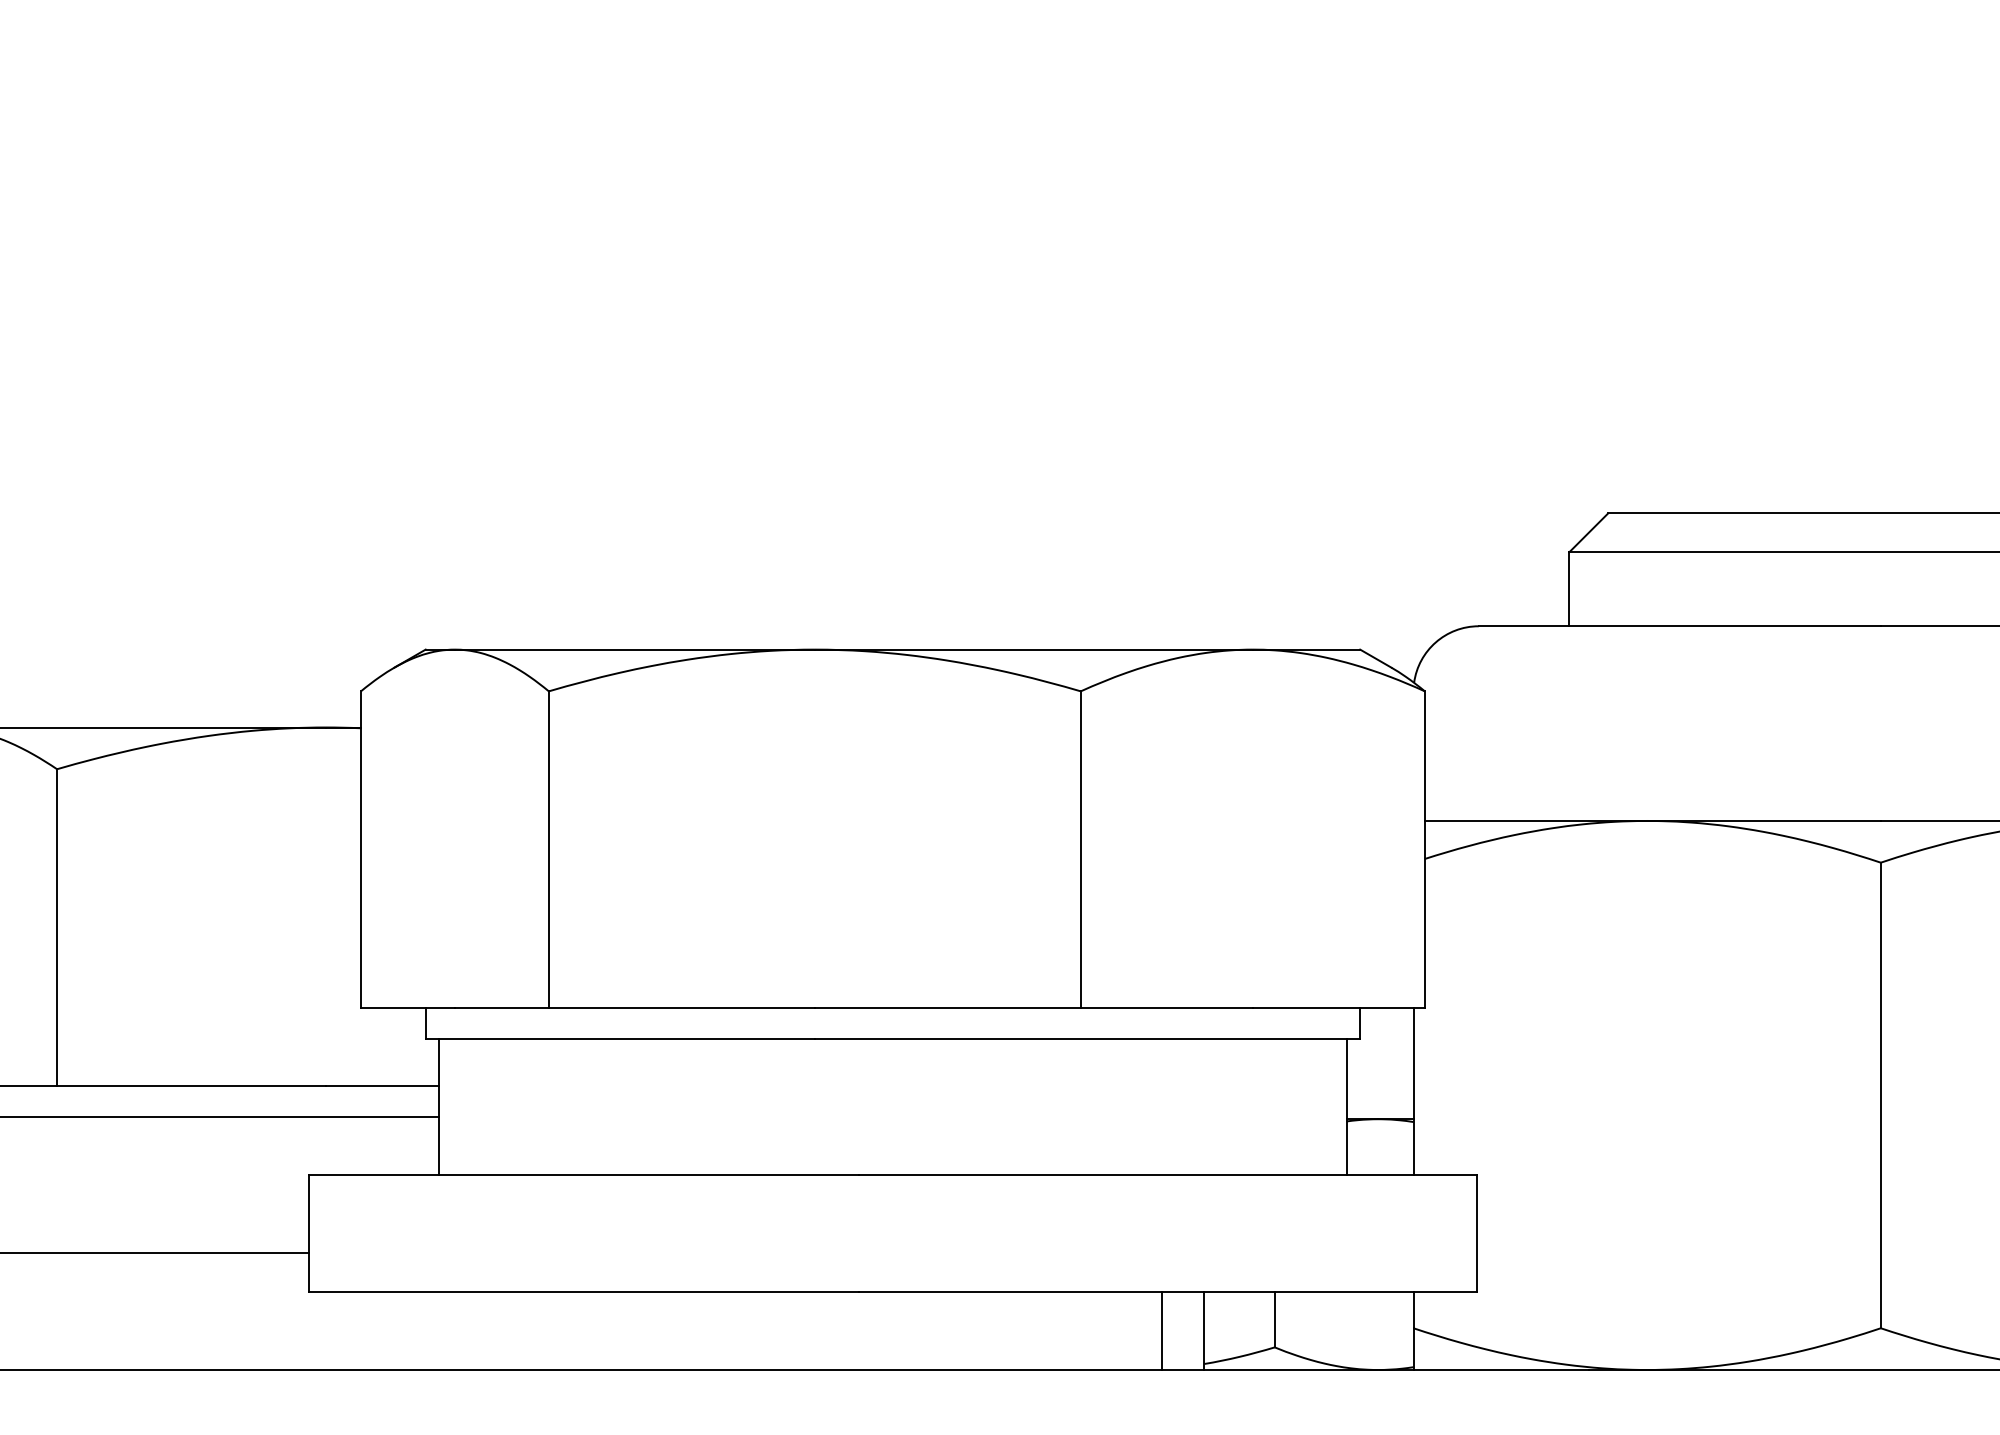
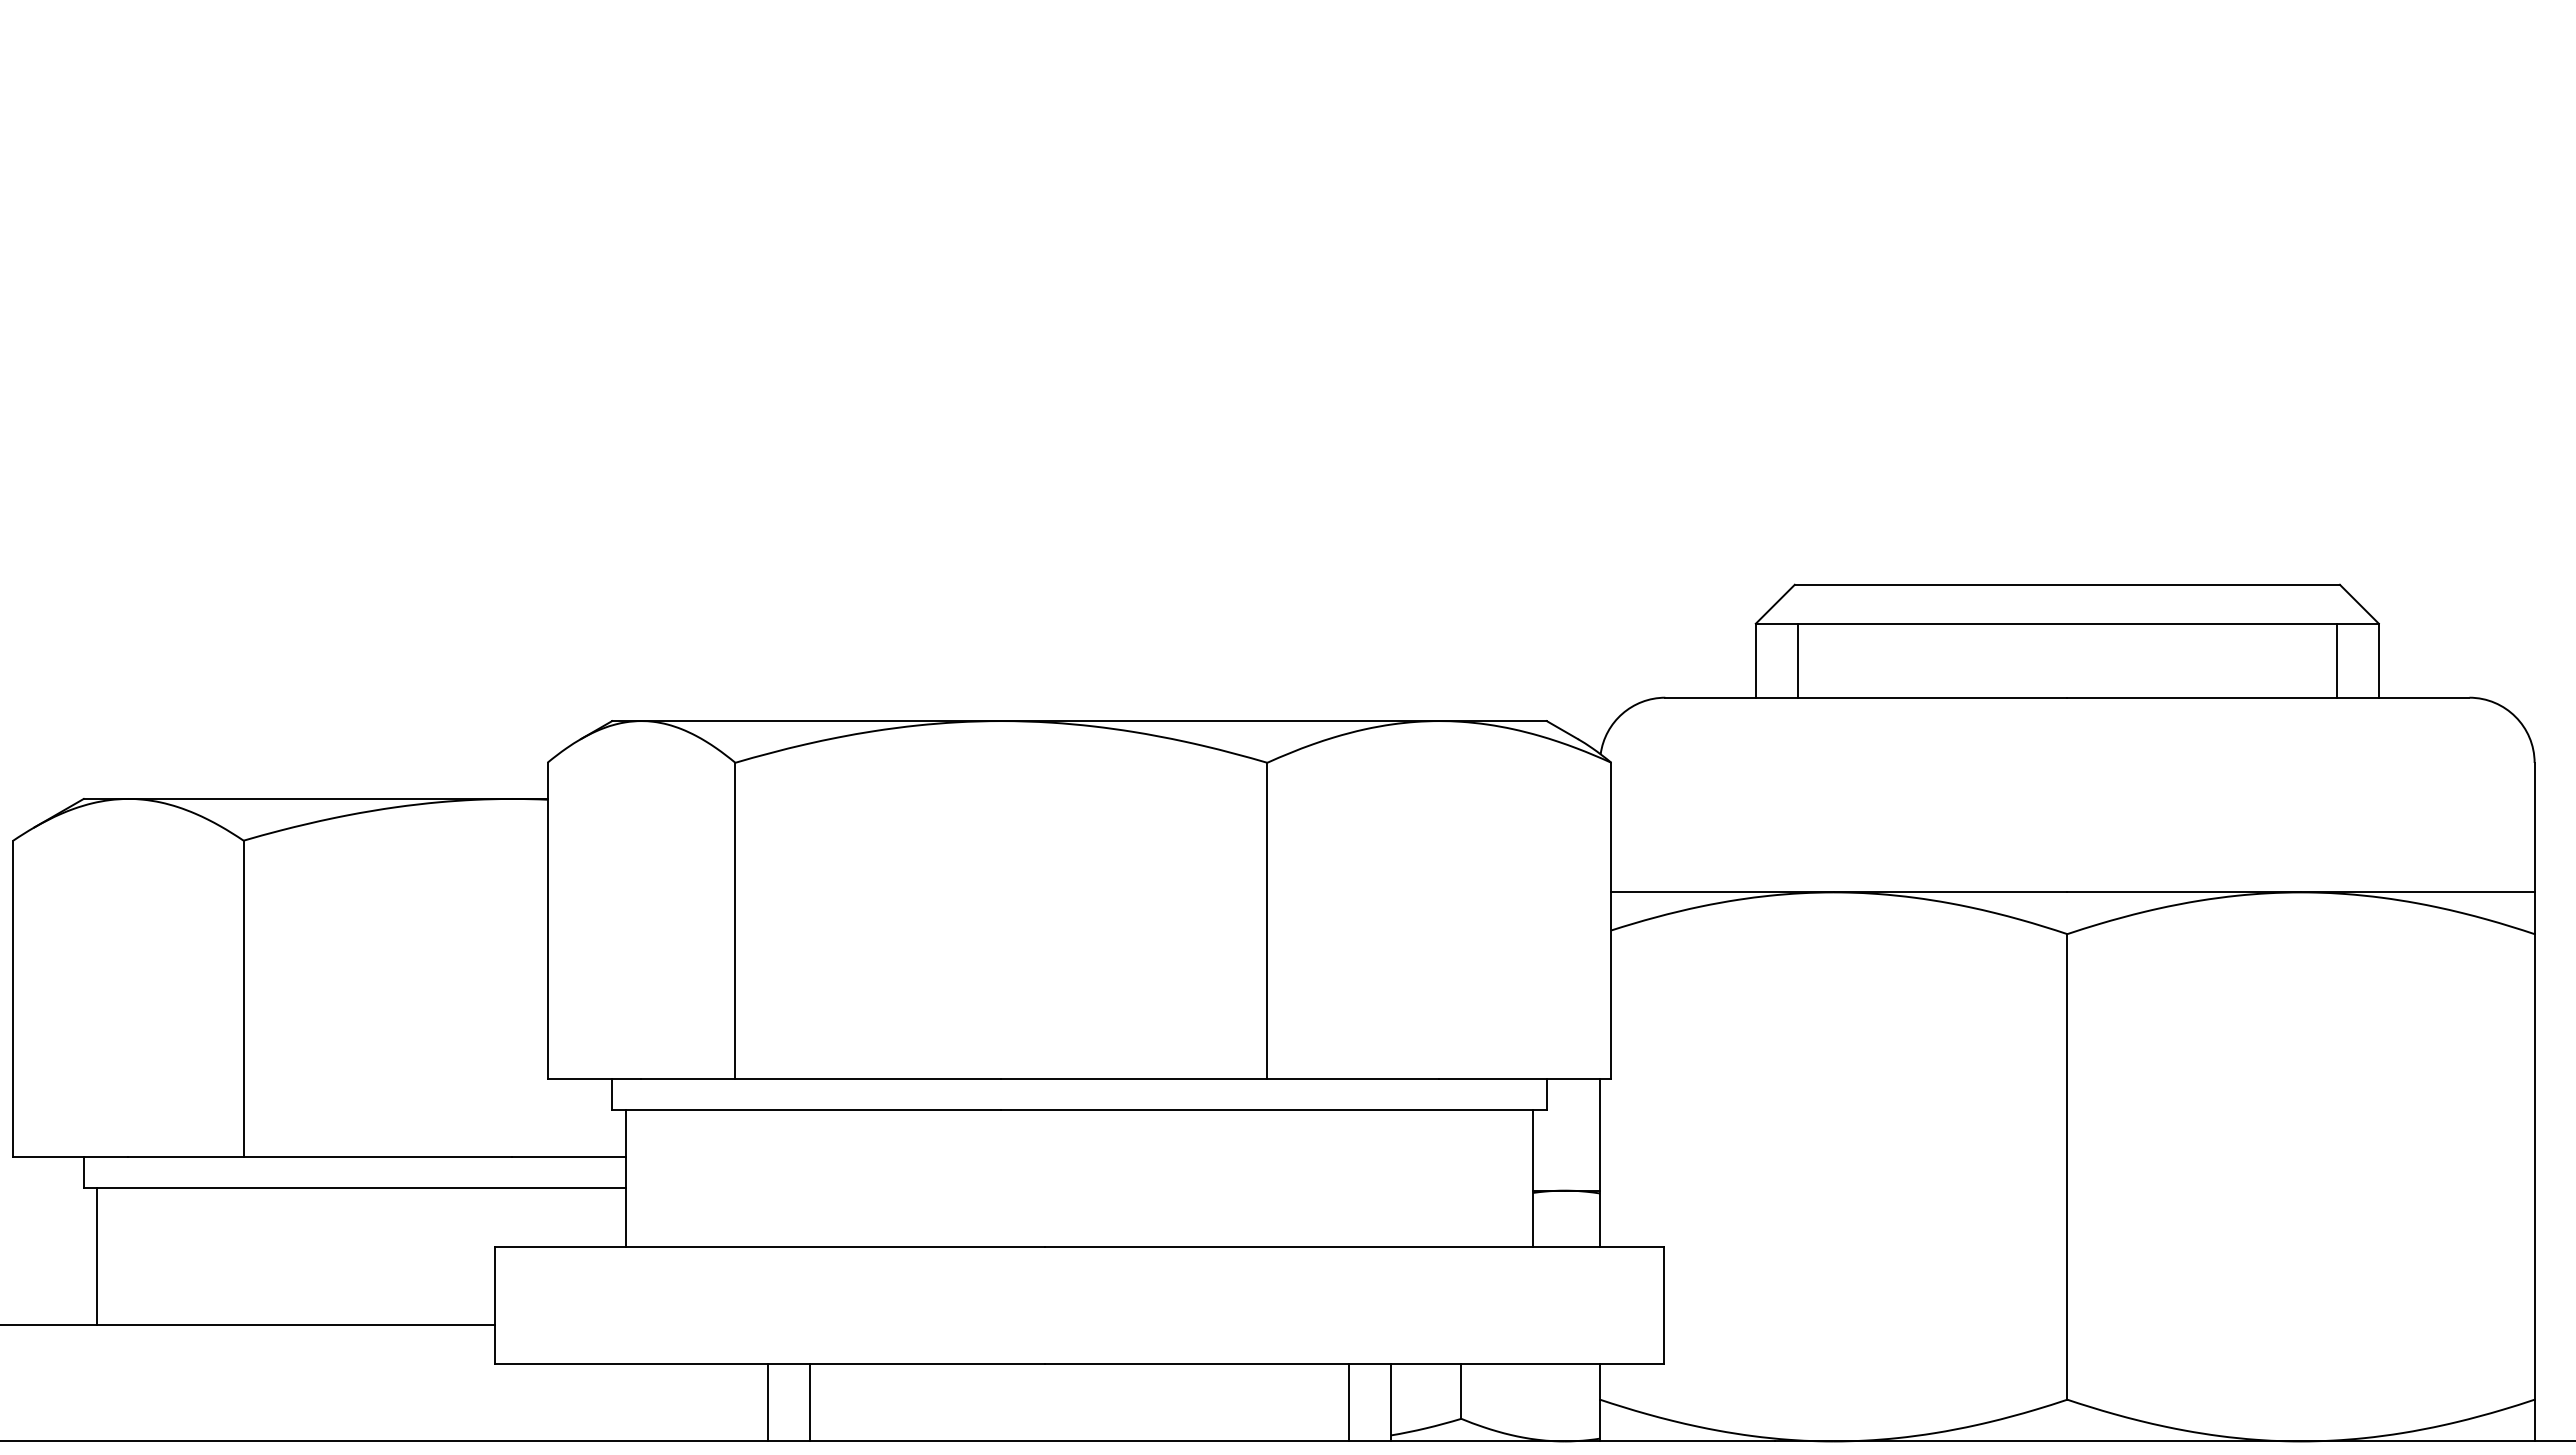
line: (1611, 589) -> (1798, 660), added
line: (580, 1331) -> (767, 1402), added
line: (623, 1331) -> (810, 1402), added

